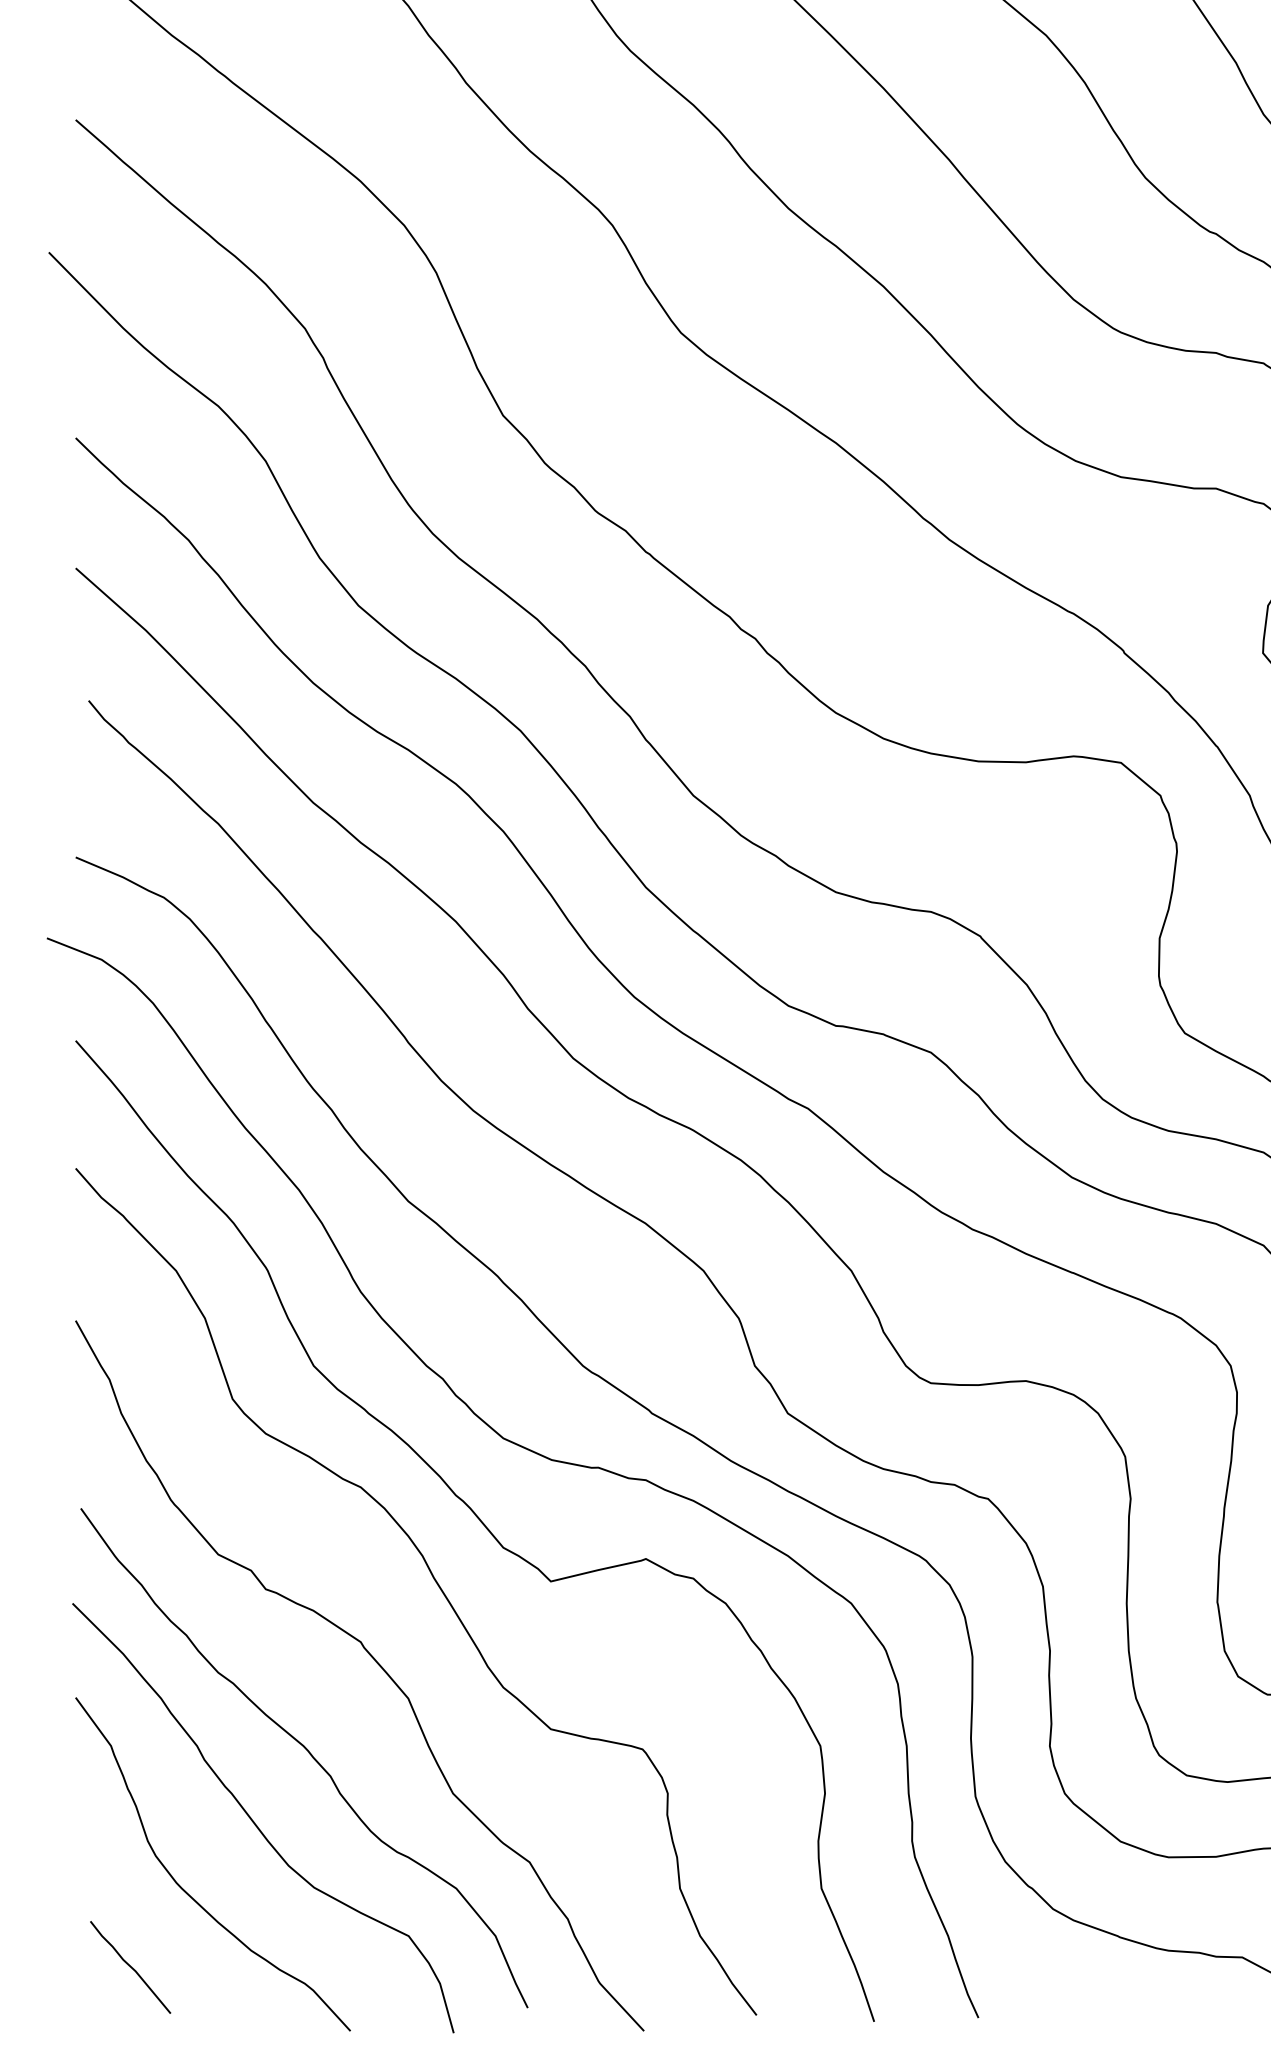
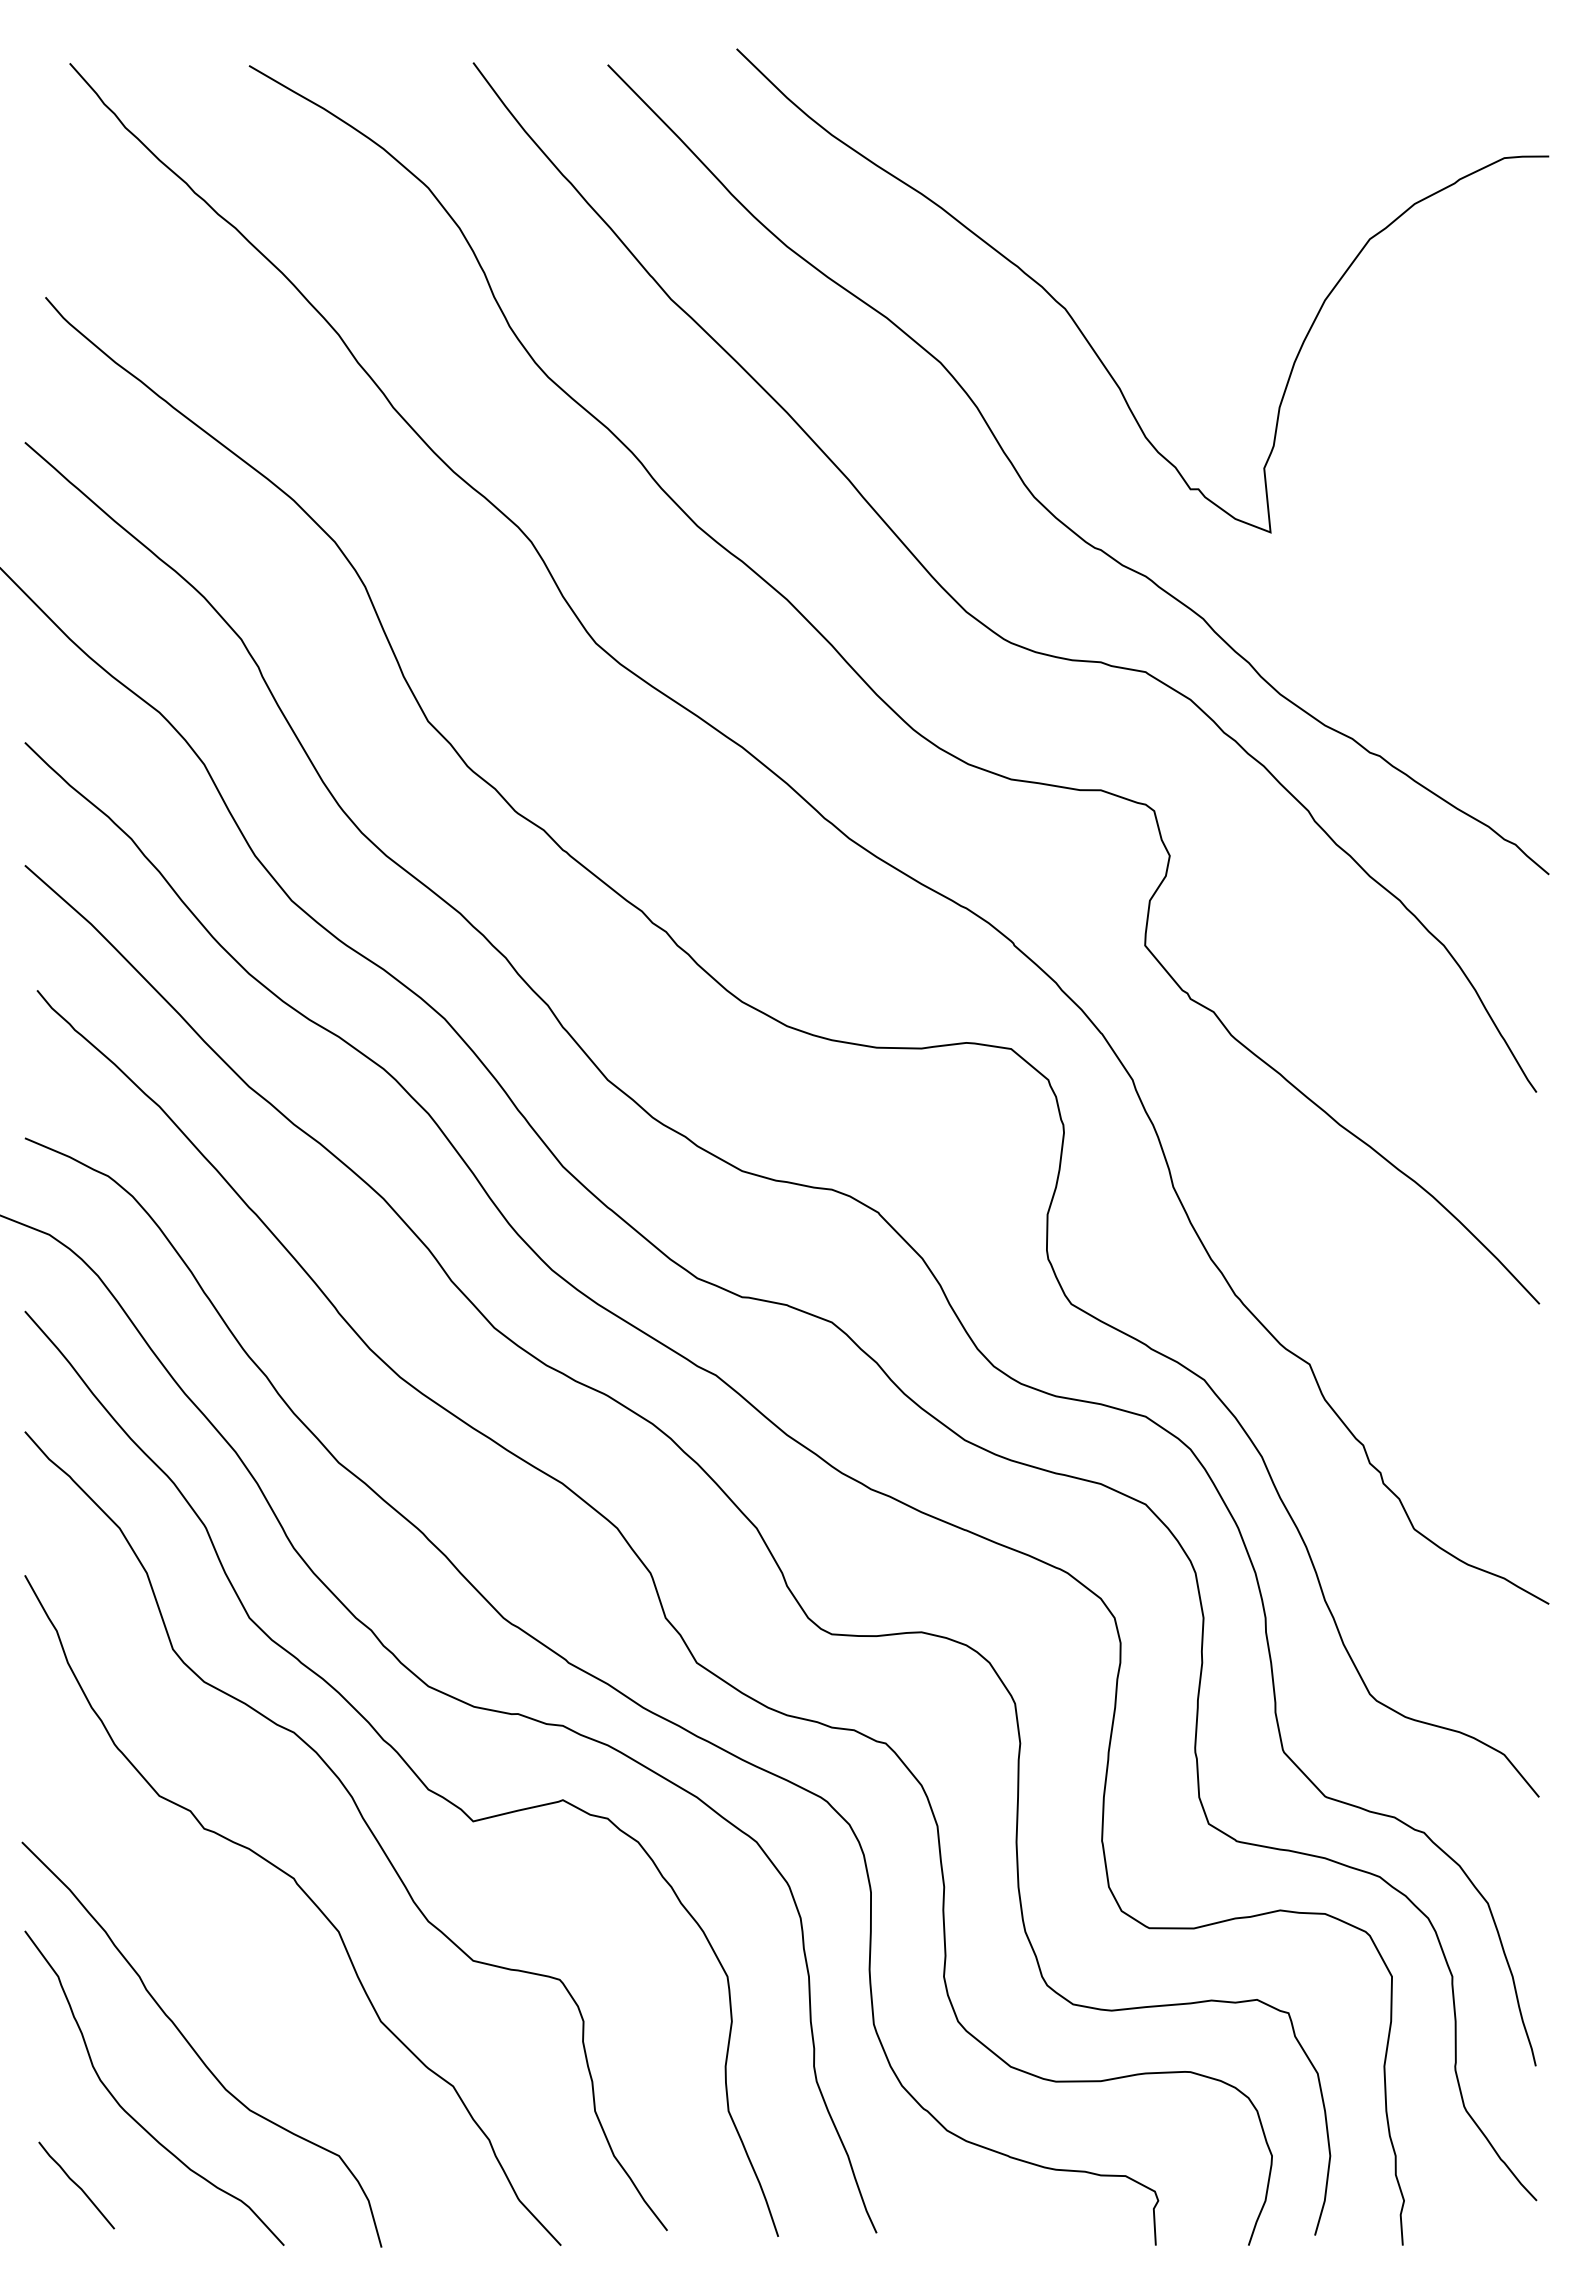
curve: (308, 1753) -> (244, 1983), removed

